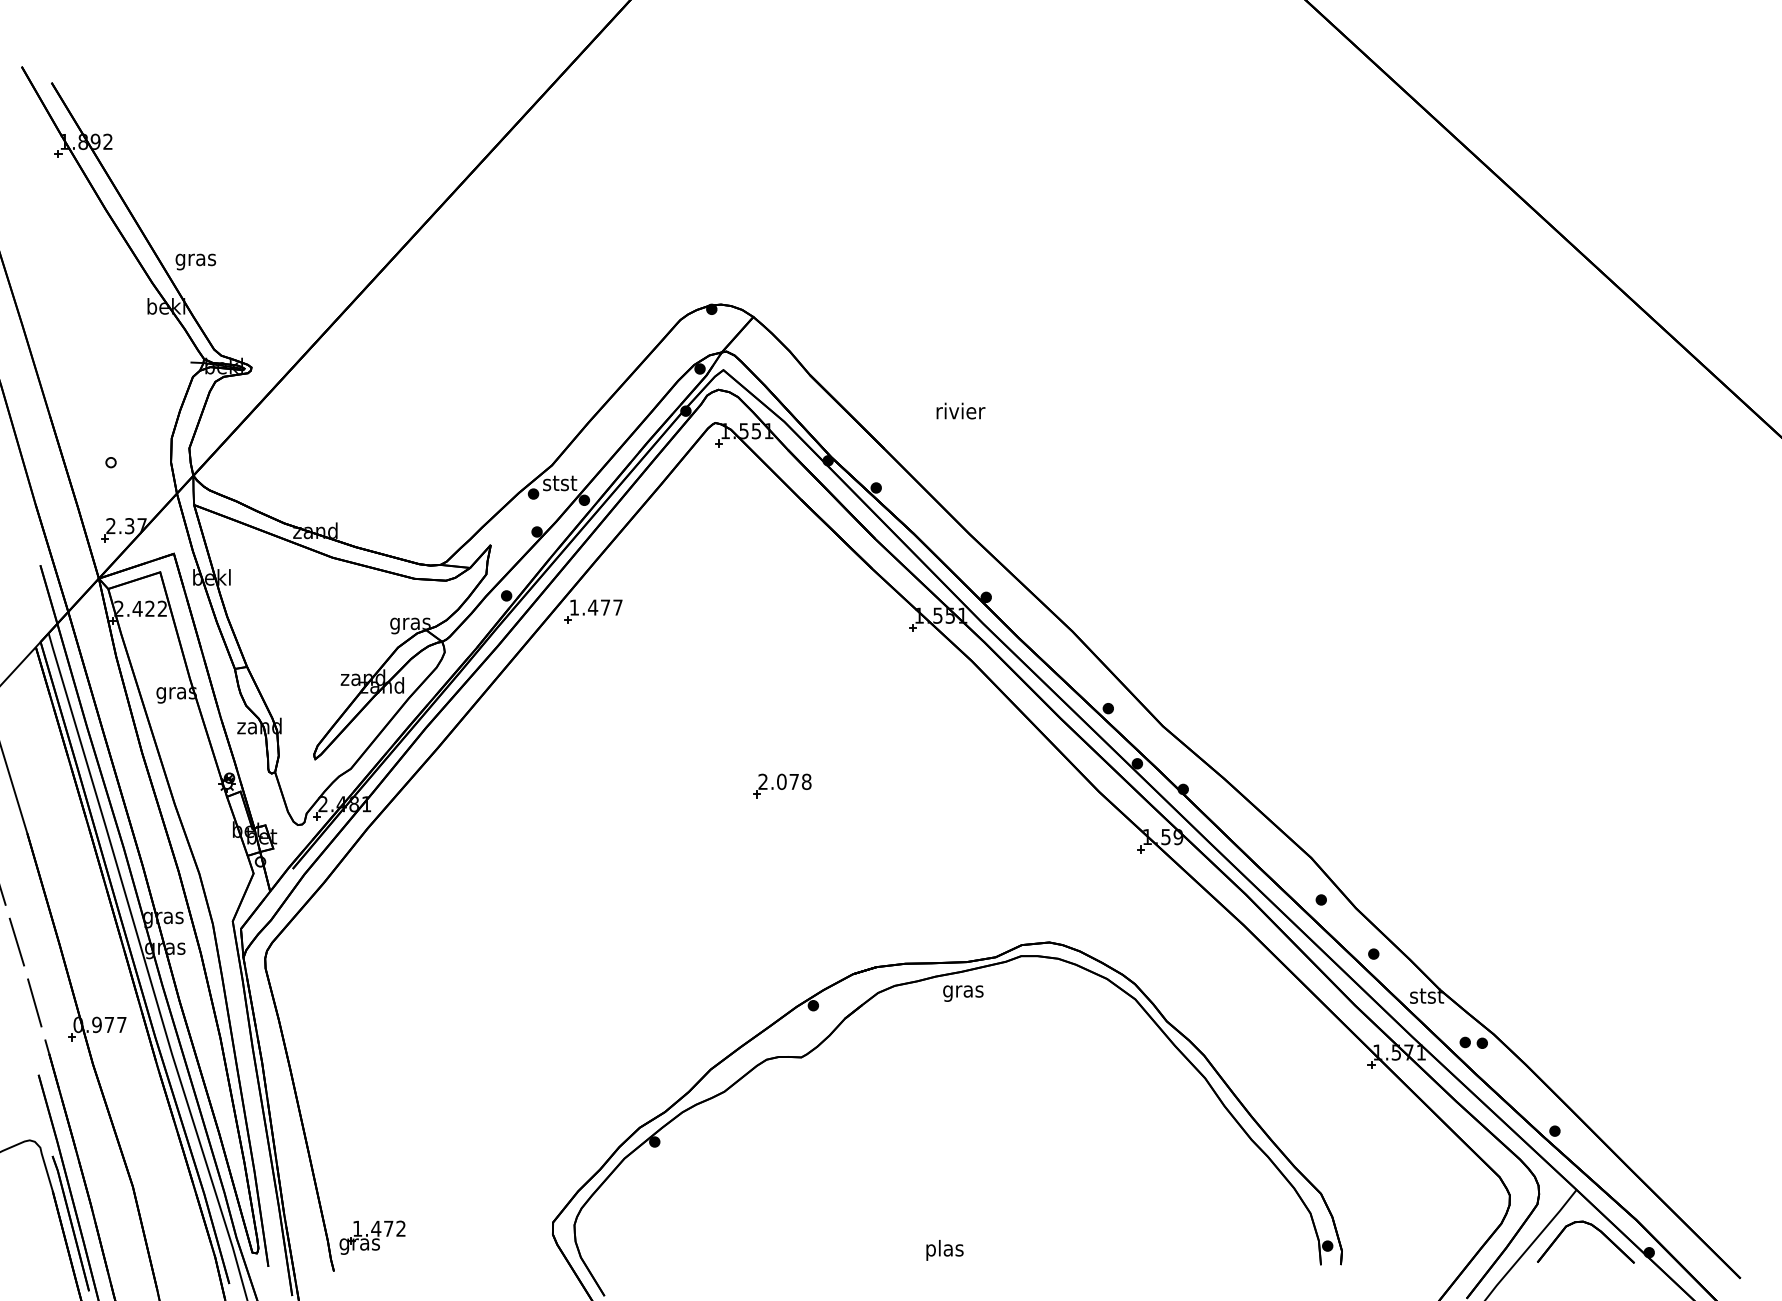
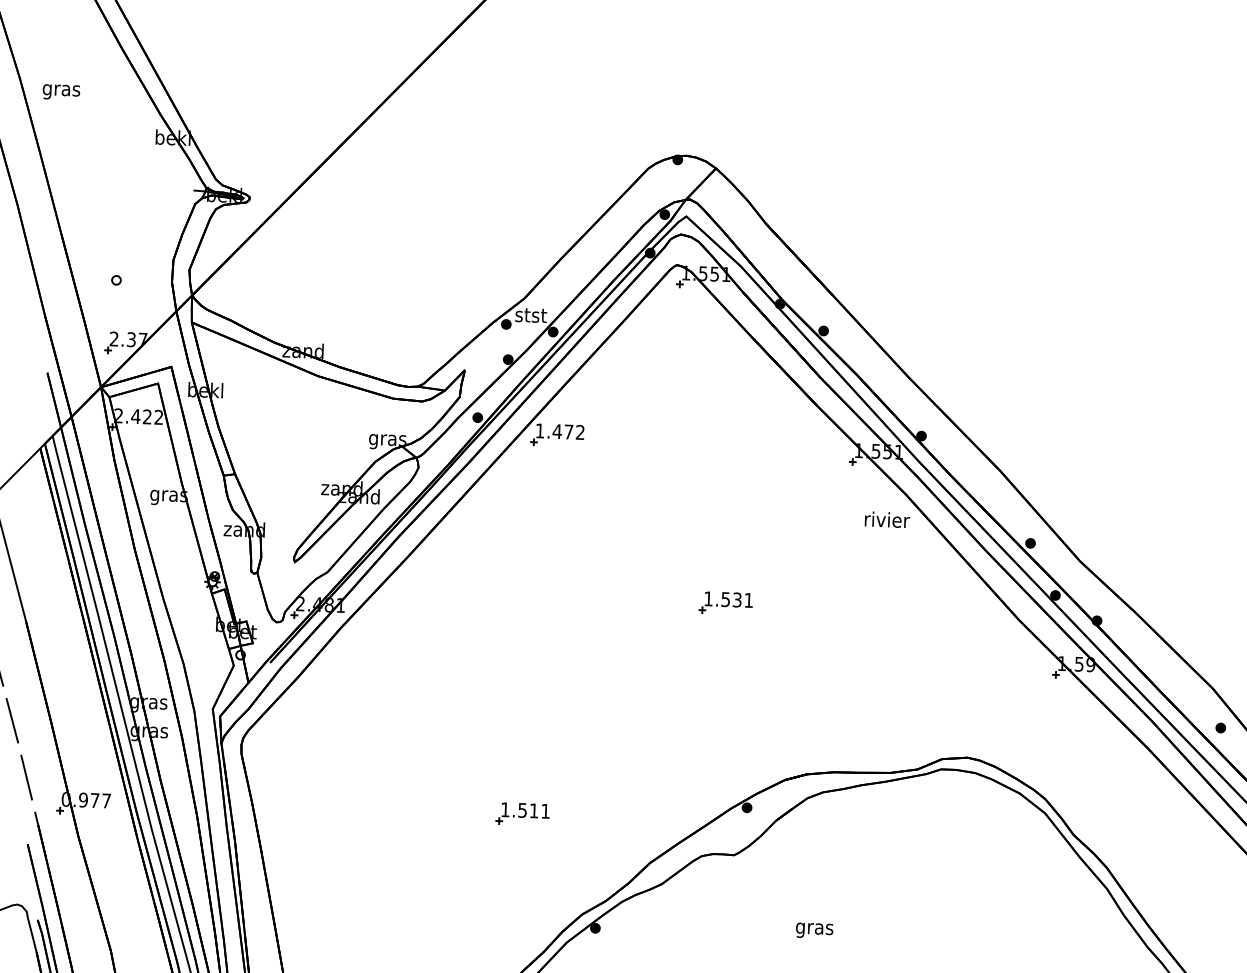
text: (195, 261) -> (61, 91), moved
text: (960, 410) -> (887, 519), moved
text: (617, 607) -> (579, 432), 1.477 -> 1.472
text: (784, 781) -> (728, 599), 2.078 -> 1.531
text: (963, 993) -> (814, 930), moved
part: (571, 1021) -> (522, 813), added

